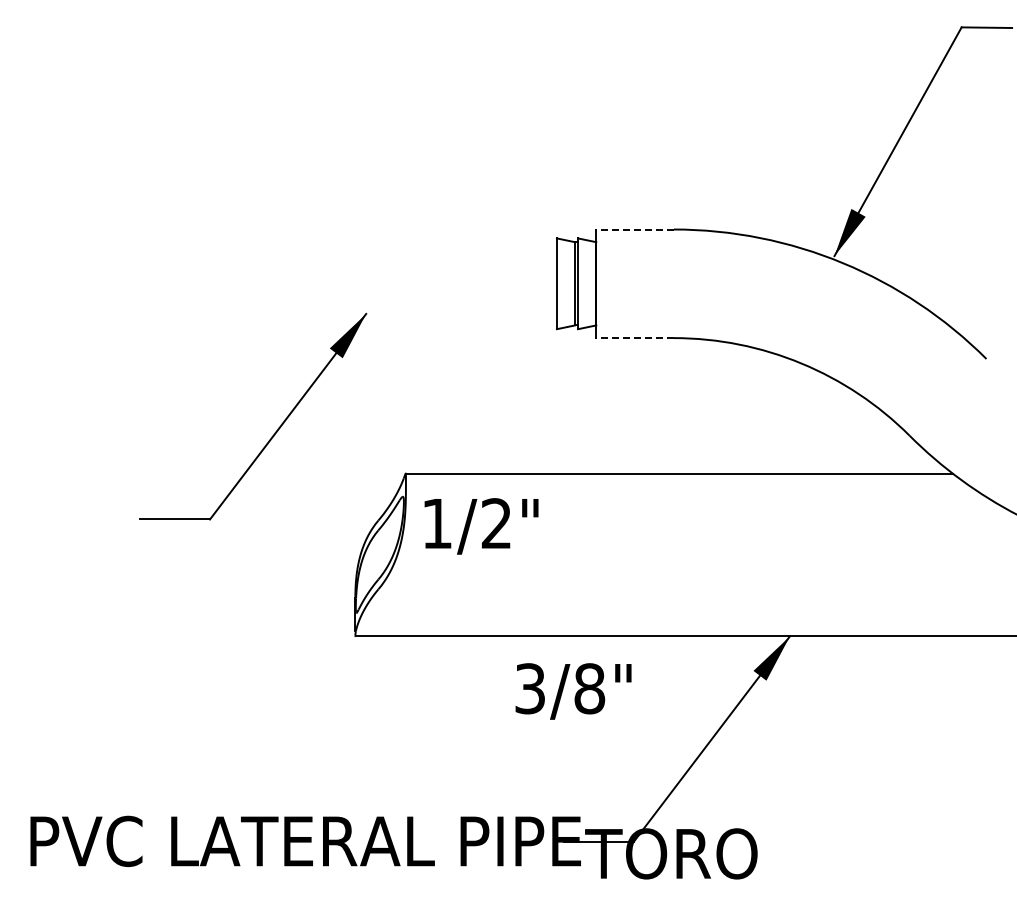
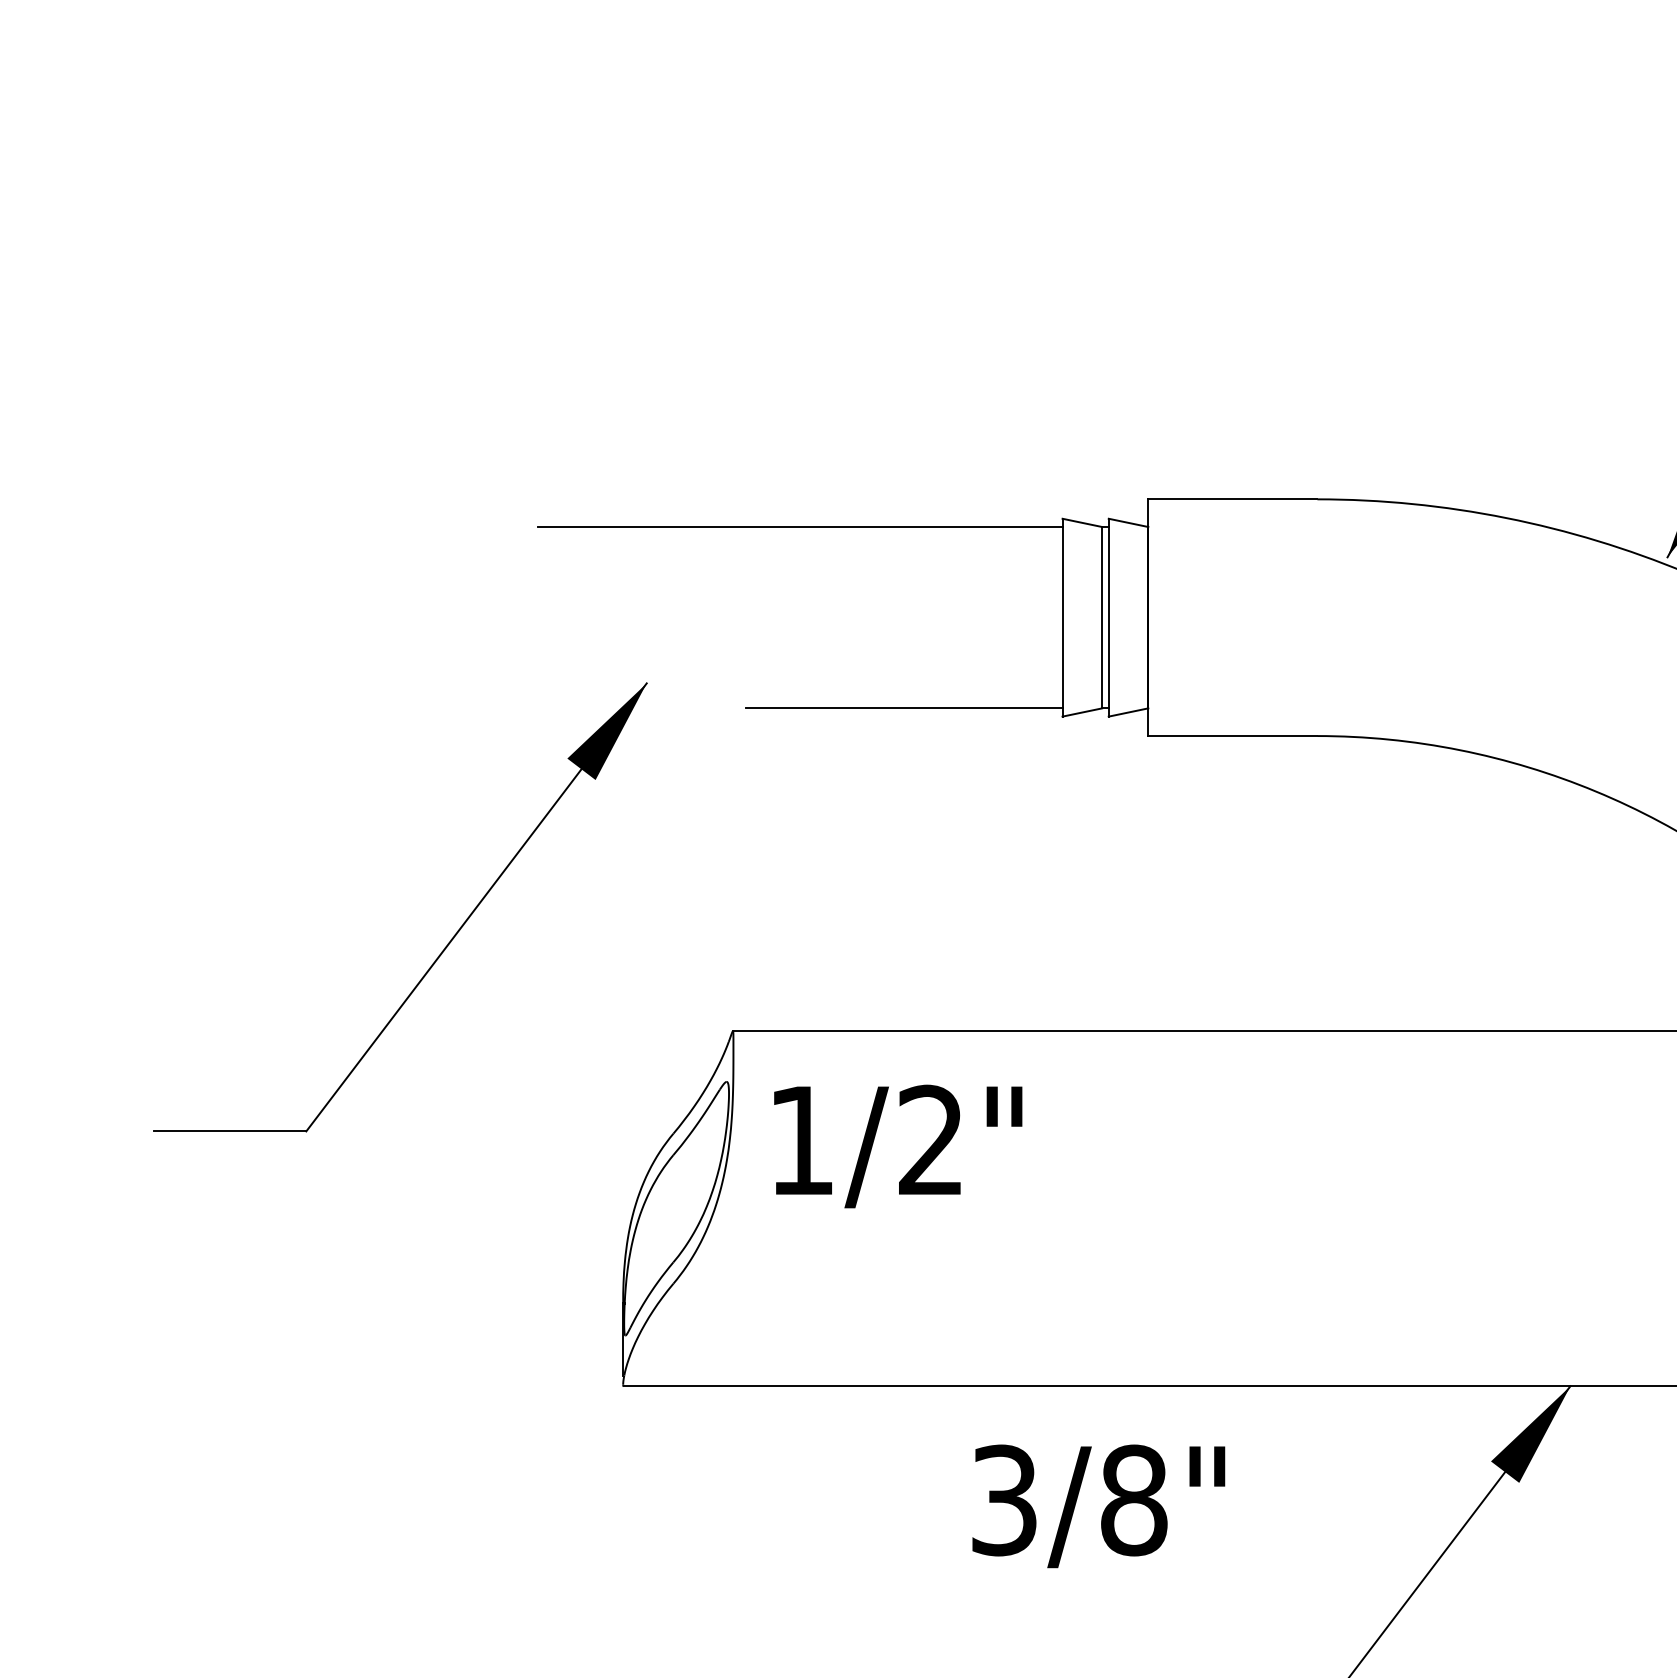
line: (635, 229) -> (1233, 499), dashed -> solid
line: (436, 242) -> (800, 527), added
line: (483, 325) -> (902, 708), added
line: (635, 338) -> (1233, 736), dashed -> solid

